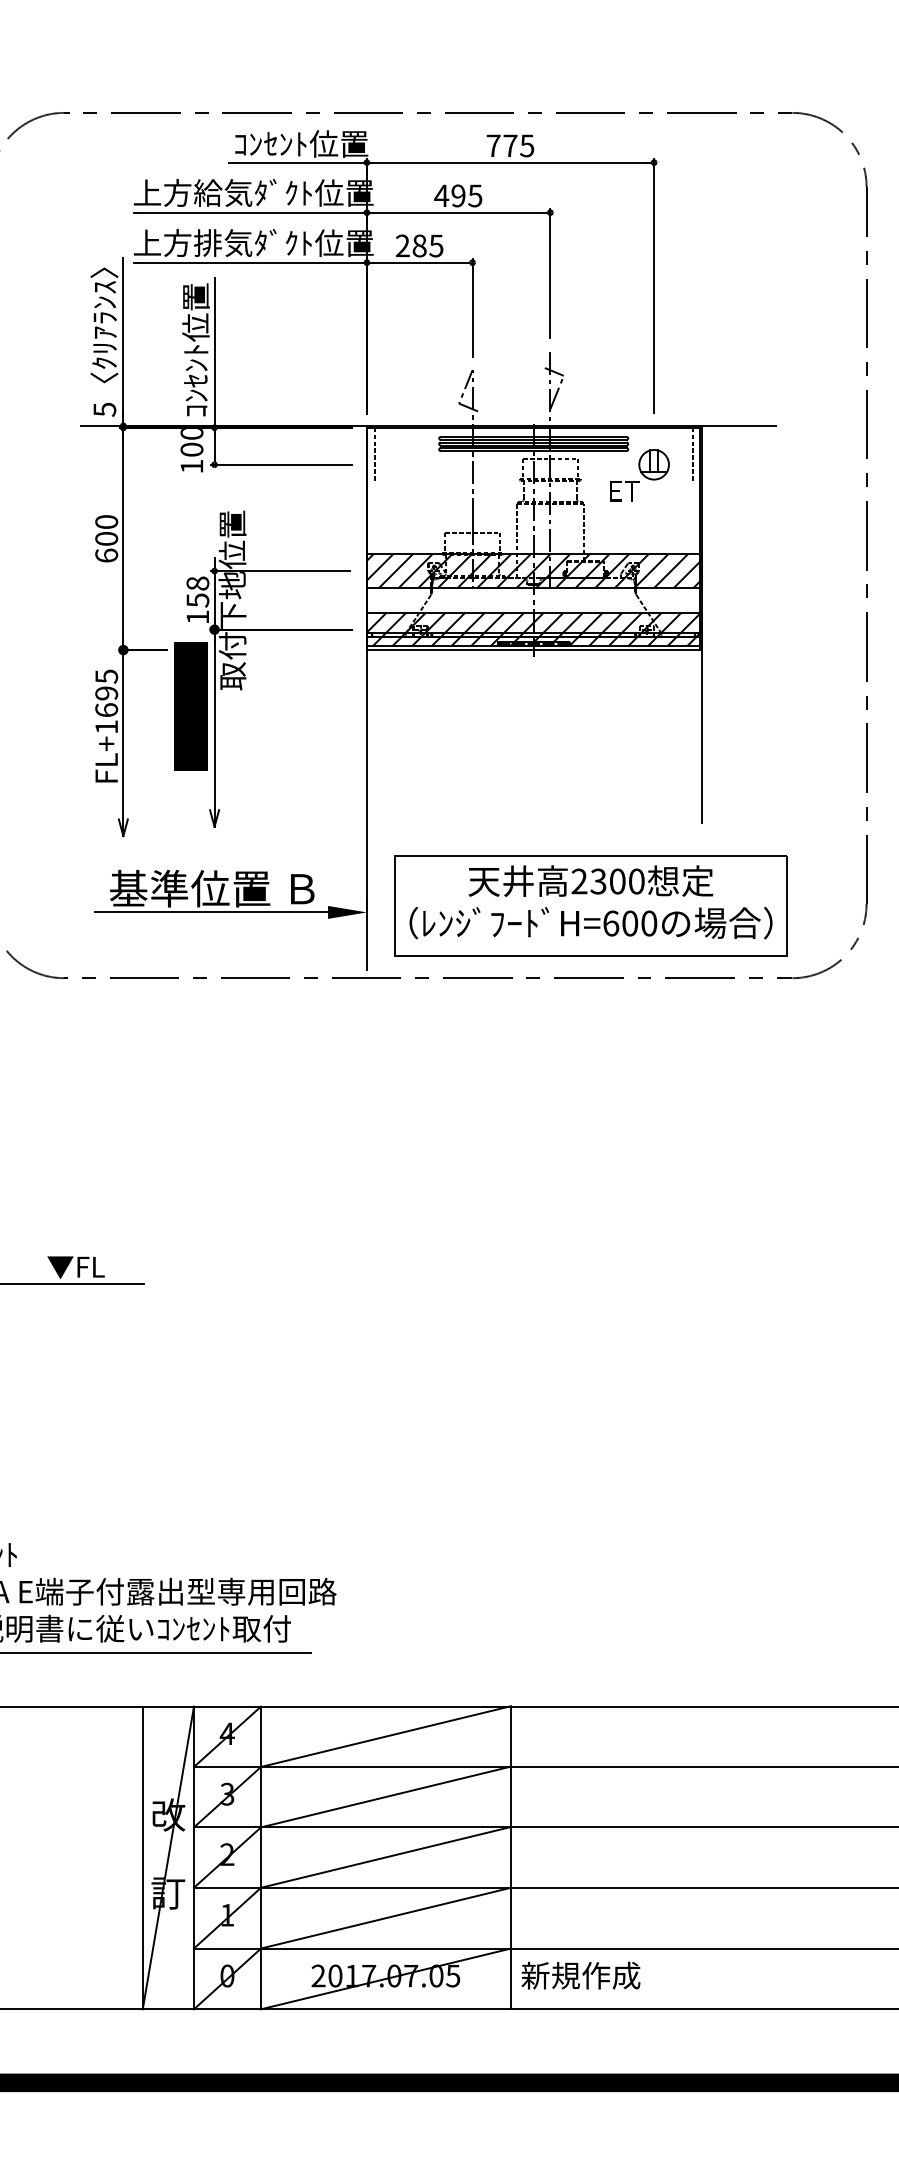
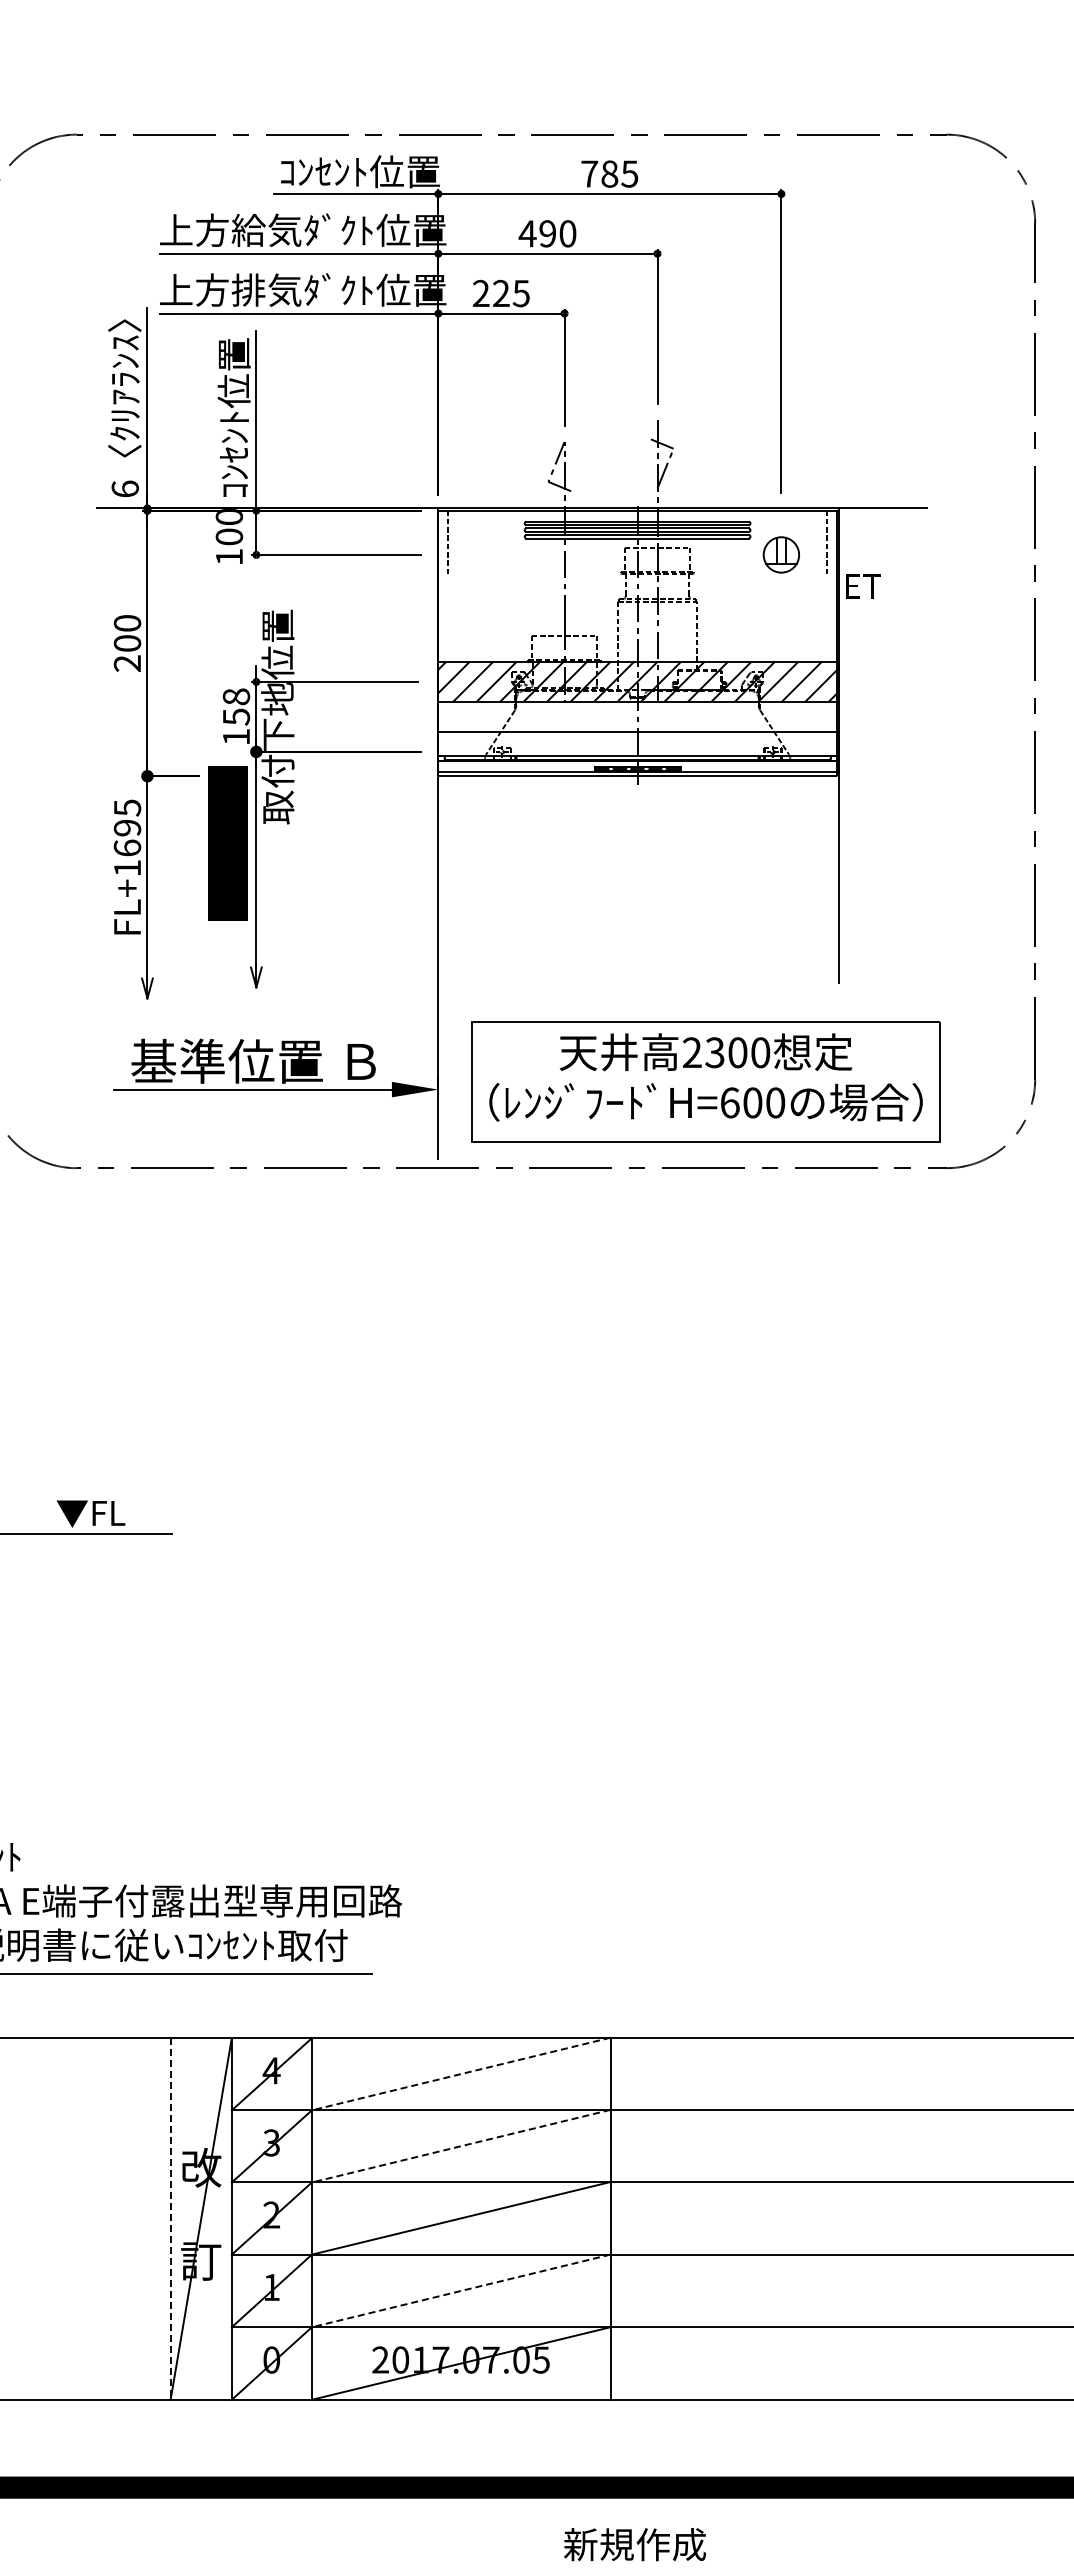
text: (510, 145) -> (609, 173), 775 -> 785
text: (475, 195) -> (567, 233), 495 -> 490
text: (419, 245) -> (501, 293), 285 -> 225
text: (104, 409) -> (124, 488), 5 -> 6
text: (624, 491) -> (863, 586), moved
text: (106, 555) -> (127, 663), 600 -> 200
hatch: (534, 629) -> (638, 751), removed
line: (386, 1736) -> (461, 2074), solid -> dashed
line: (386, 1797) -> (461, 2146), solid -> dashed
line: (142, 1858) -> (170, 2219), solid -> dashed
line: (386, 1917) -> (461, 2290), solid -> dashed
text: (580, 1975) -> (634, 2544), moved

